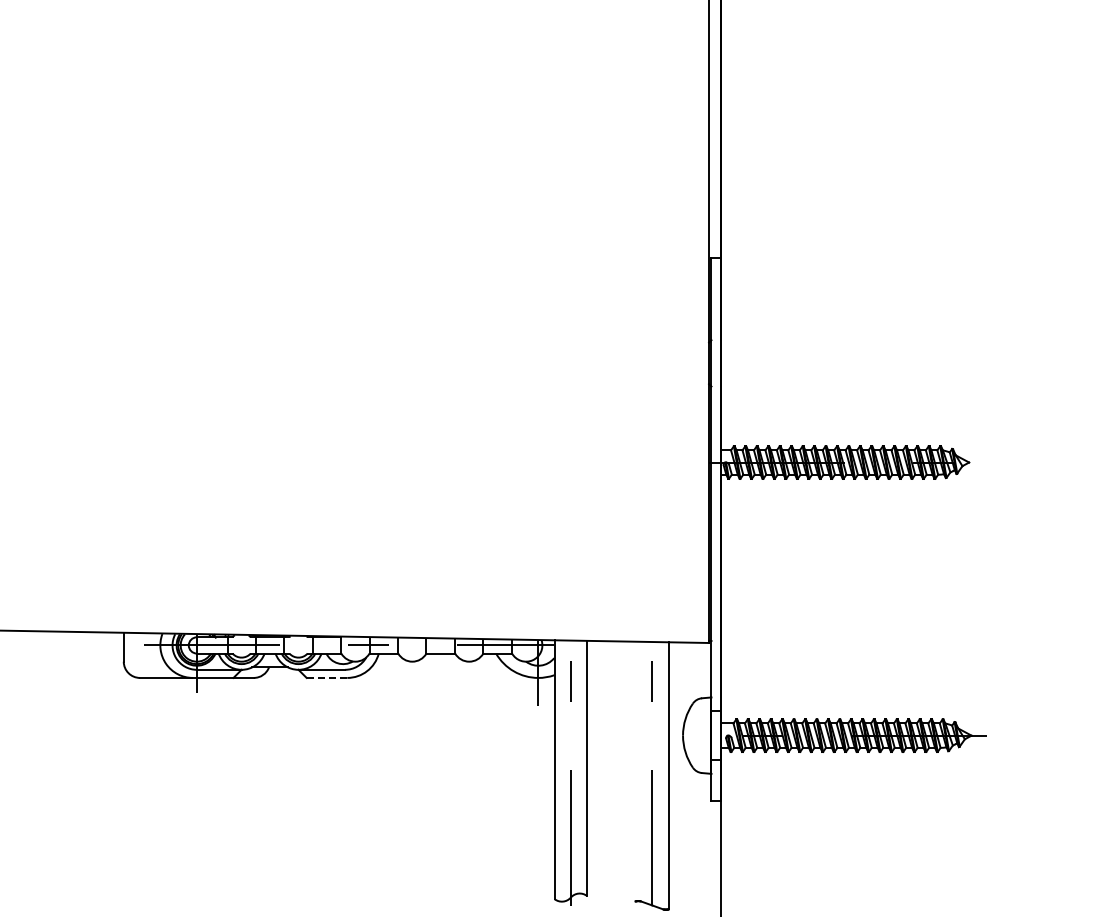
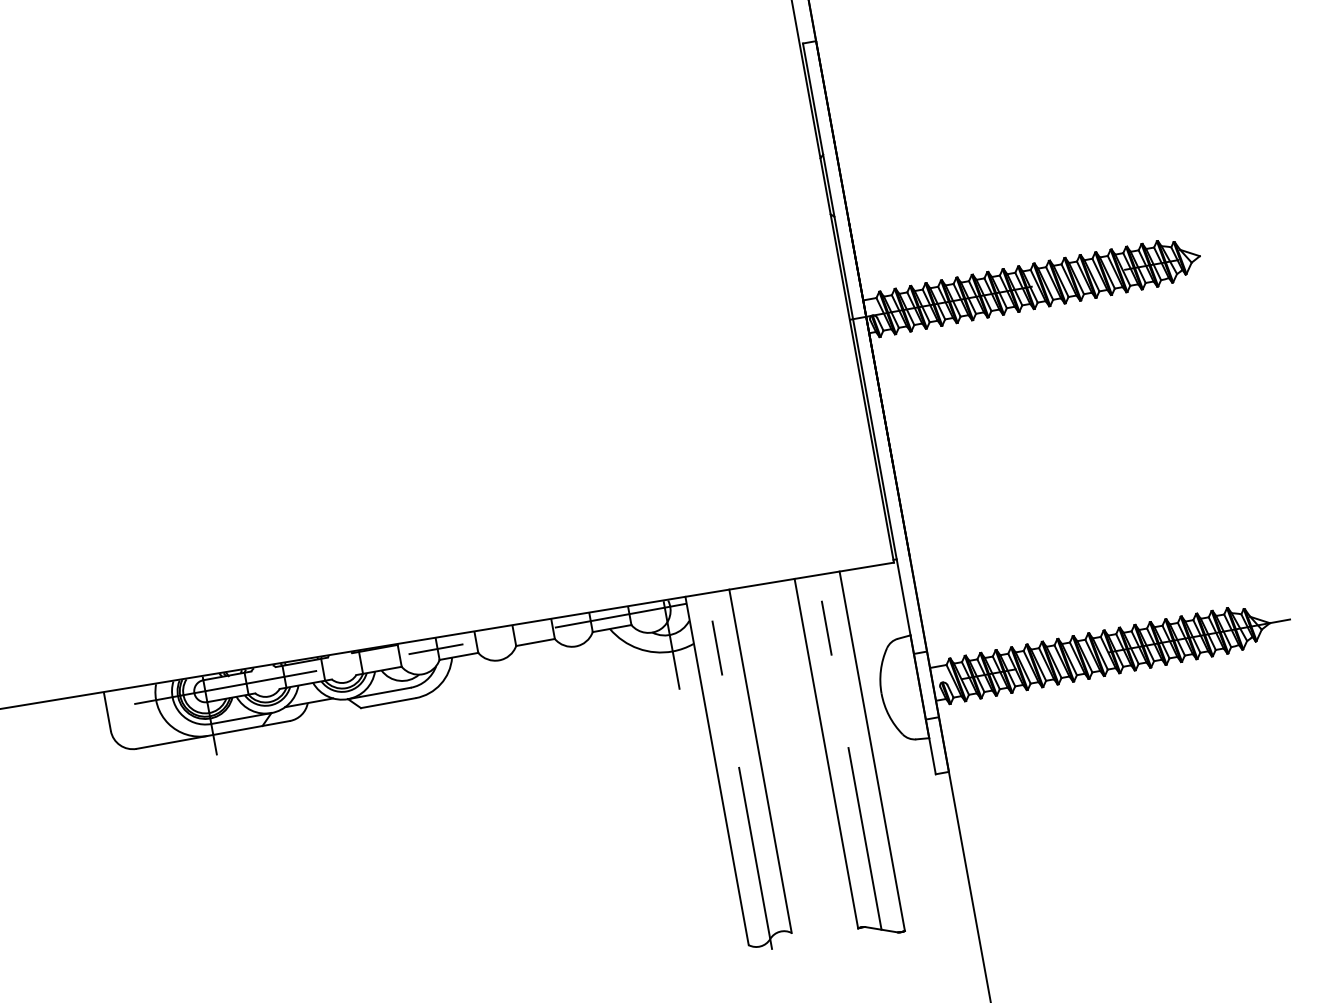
line: (326, 677) -> (387, 702), dashed -> solid
line: (635, 771) -> (826, 753), added

